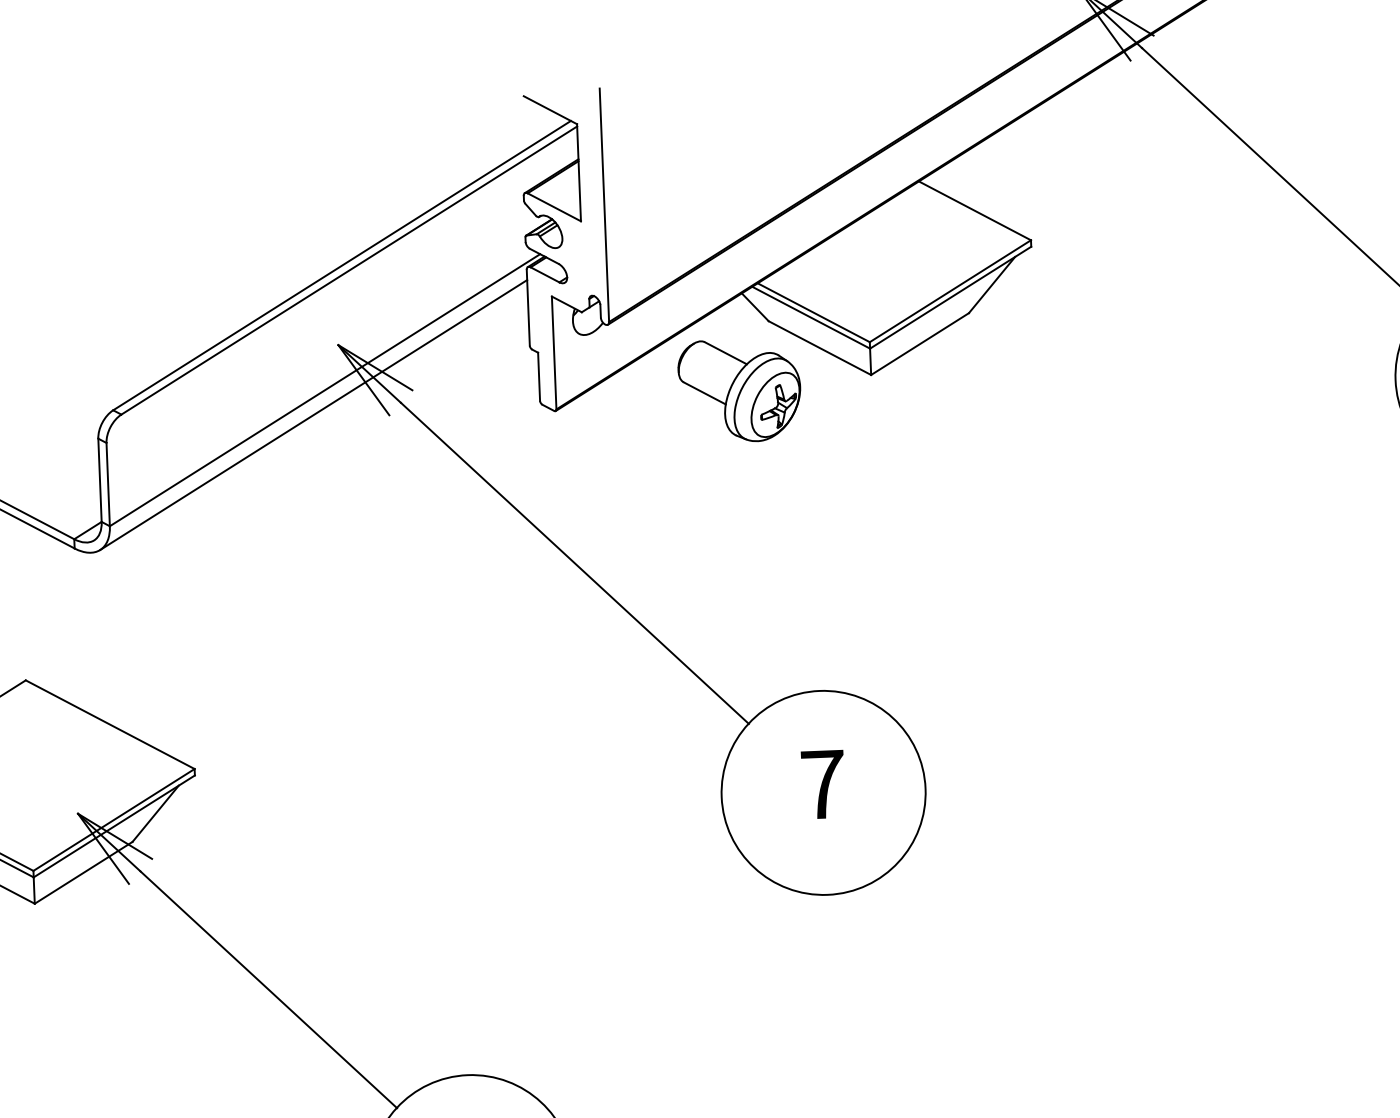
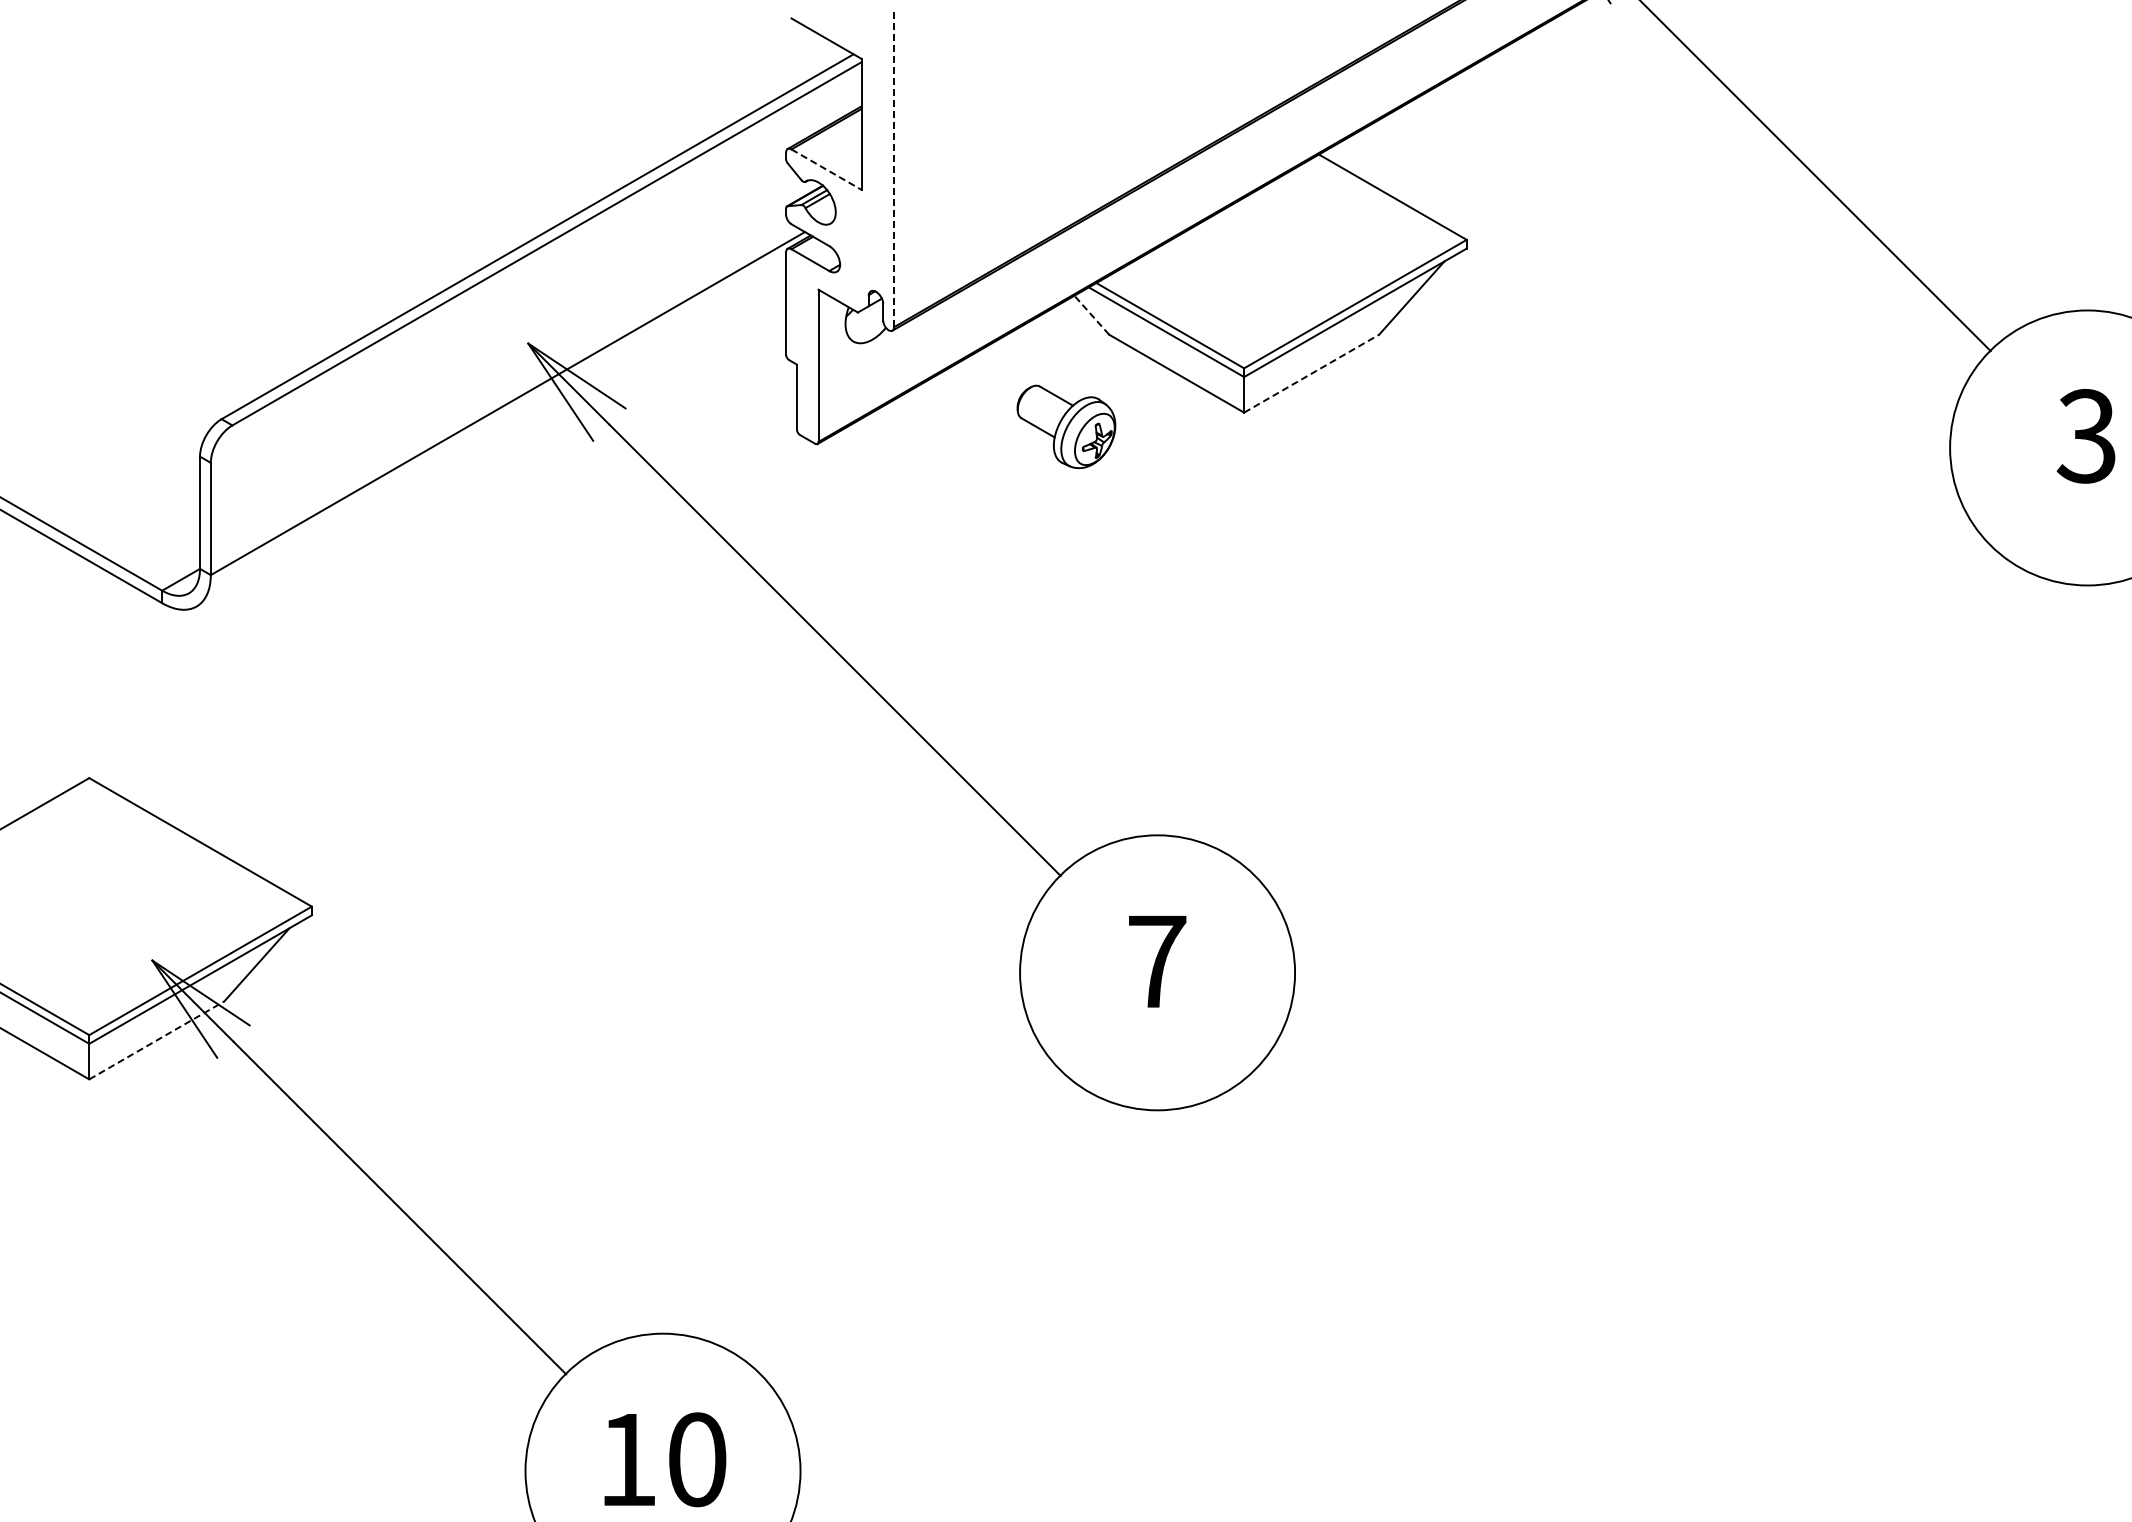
line: (604, 205) -> (894, 170), solid -> dashed
line: (554, 207) -> (826, 169), solid -> dashed
line: (755, 306) -> (1091, 314), solid -> dashed
line: (919, 343) -> (1311, 373), solid -> dashed
part: (739, 390) -> (1066, 426), size x0.6
line: (313, 415) -> (491, 436), removed
line: (83, 872) -> (156, 1040), solid -> dashed

